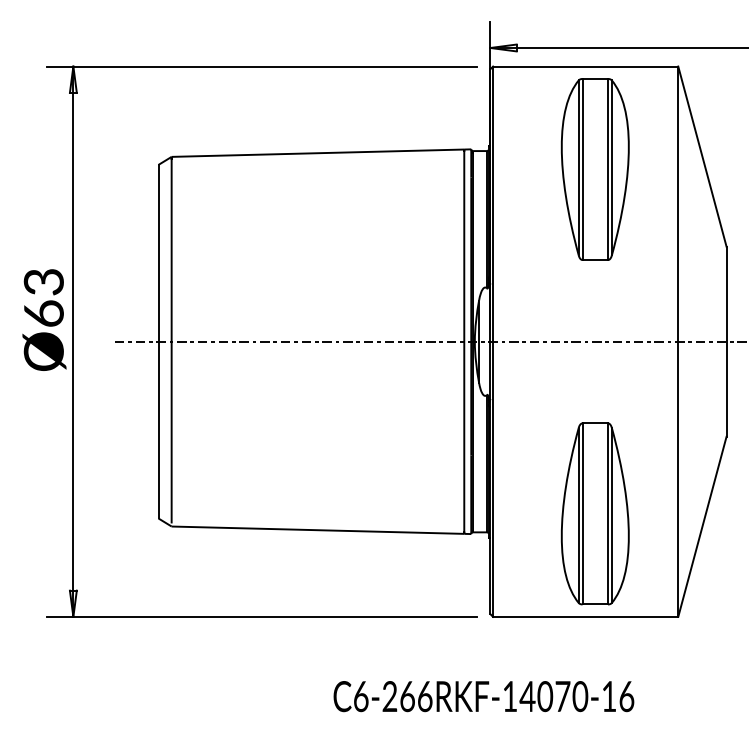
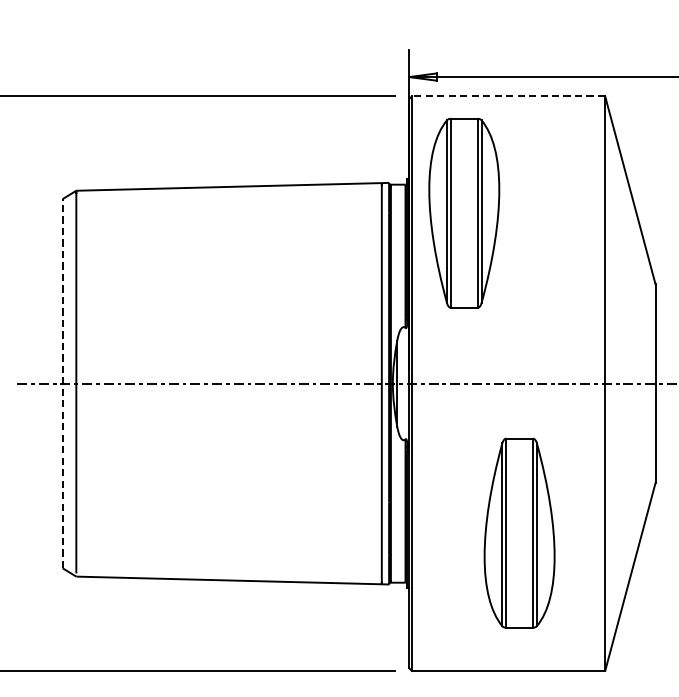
line: (585, 66) -> (508, 96), solid -> dashed
part: (594, 169) -> (463, 213), moved
line: (158, 341) -> (62, 383), solid -> dashed
part: (594, 513) -> (518, 532), moved

